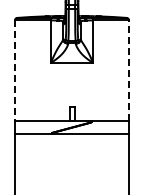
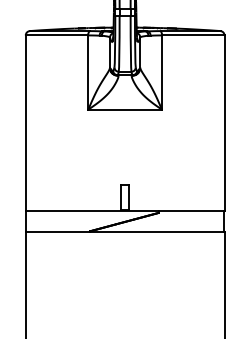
line: (14, 70) -> (25, 122), dashed -> solid
line: (129, 70) -> (225, 122), dashed -> solid

